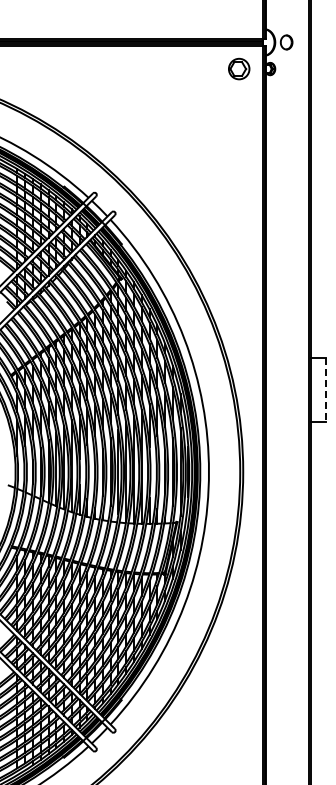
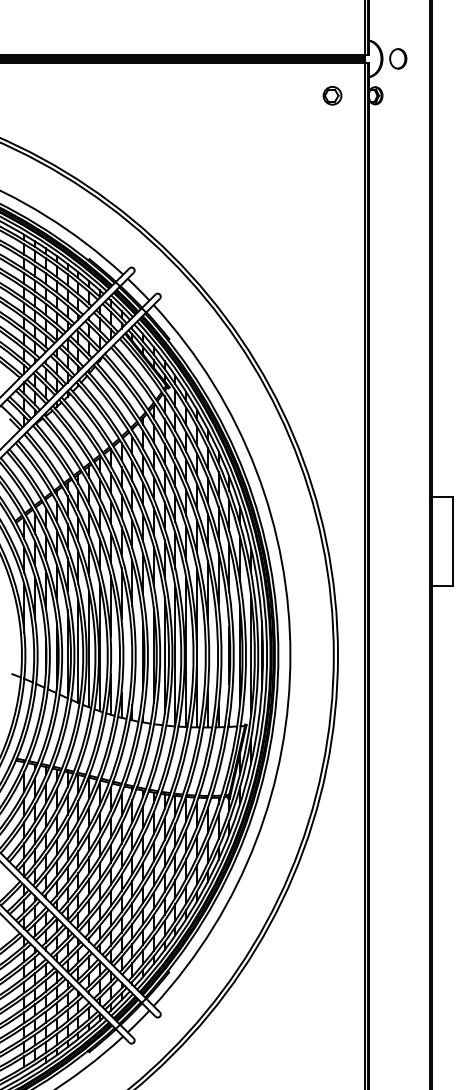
part: (239, 68) -> (332, 95), size x0.62
line: (325, 390) -> (452, 542), dashed -> solid

